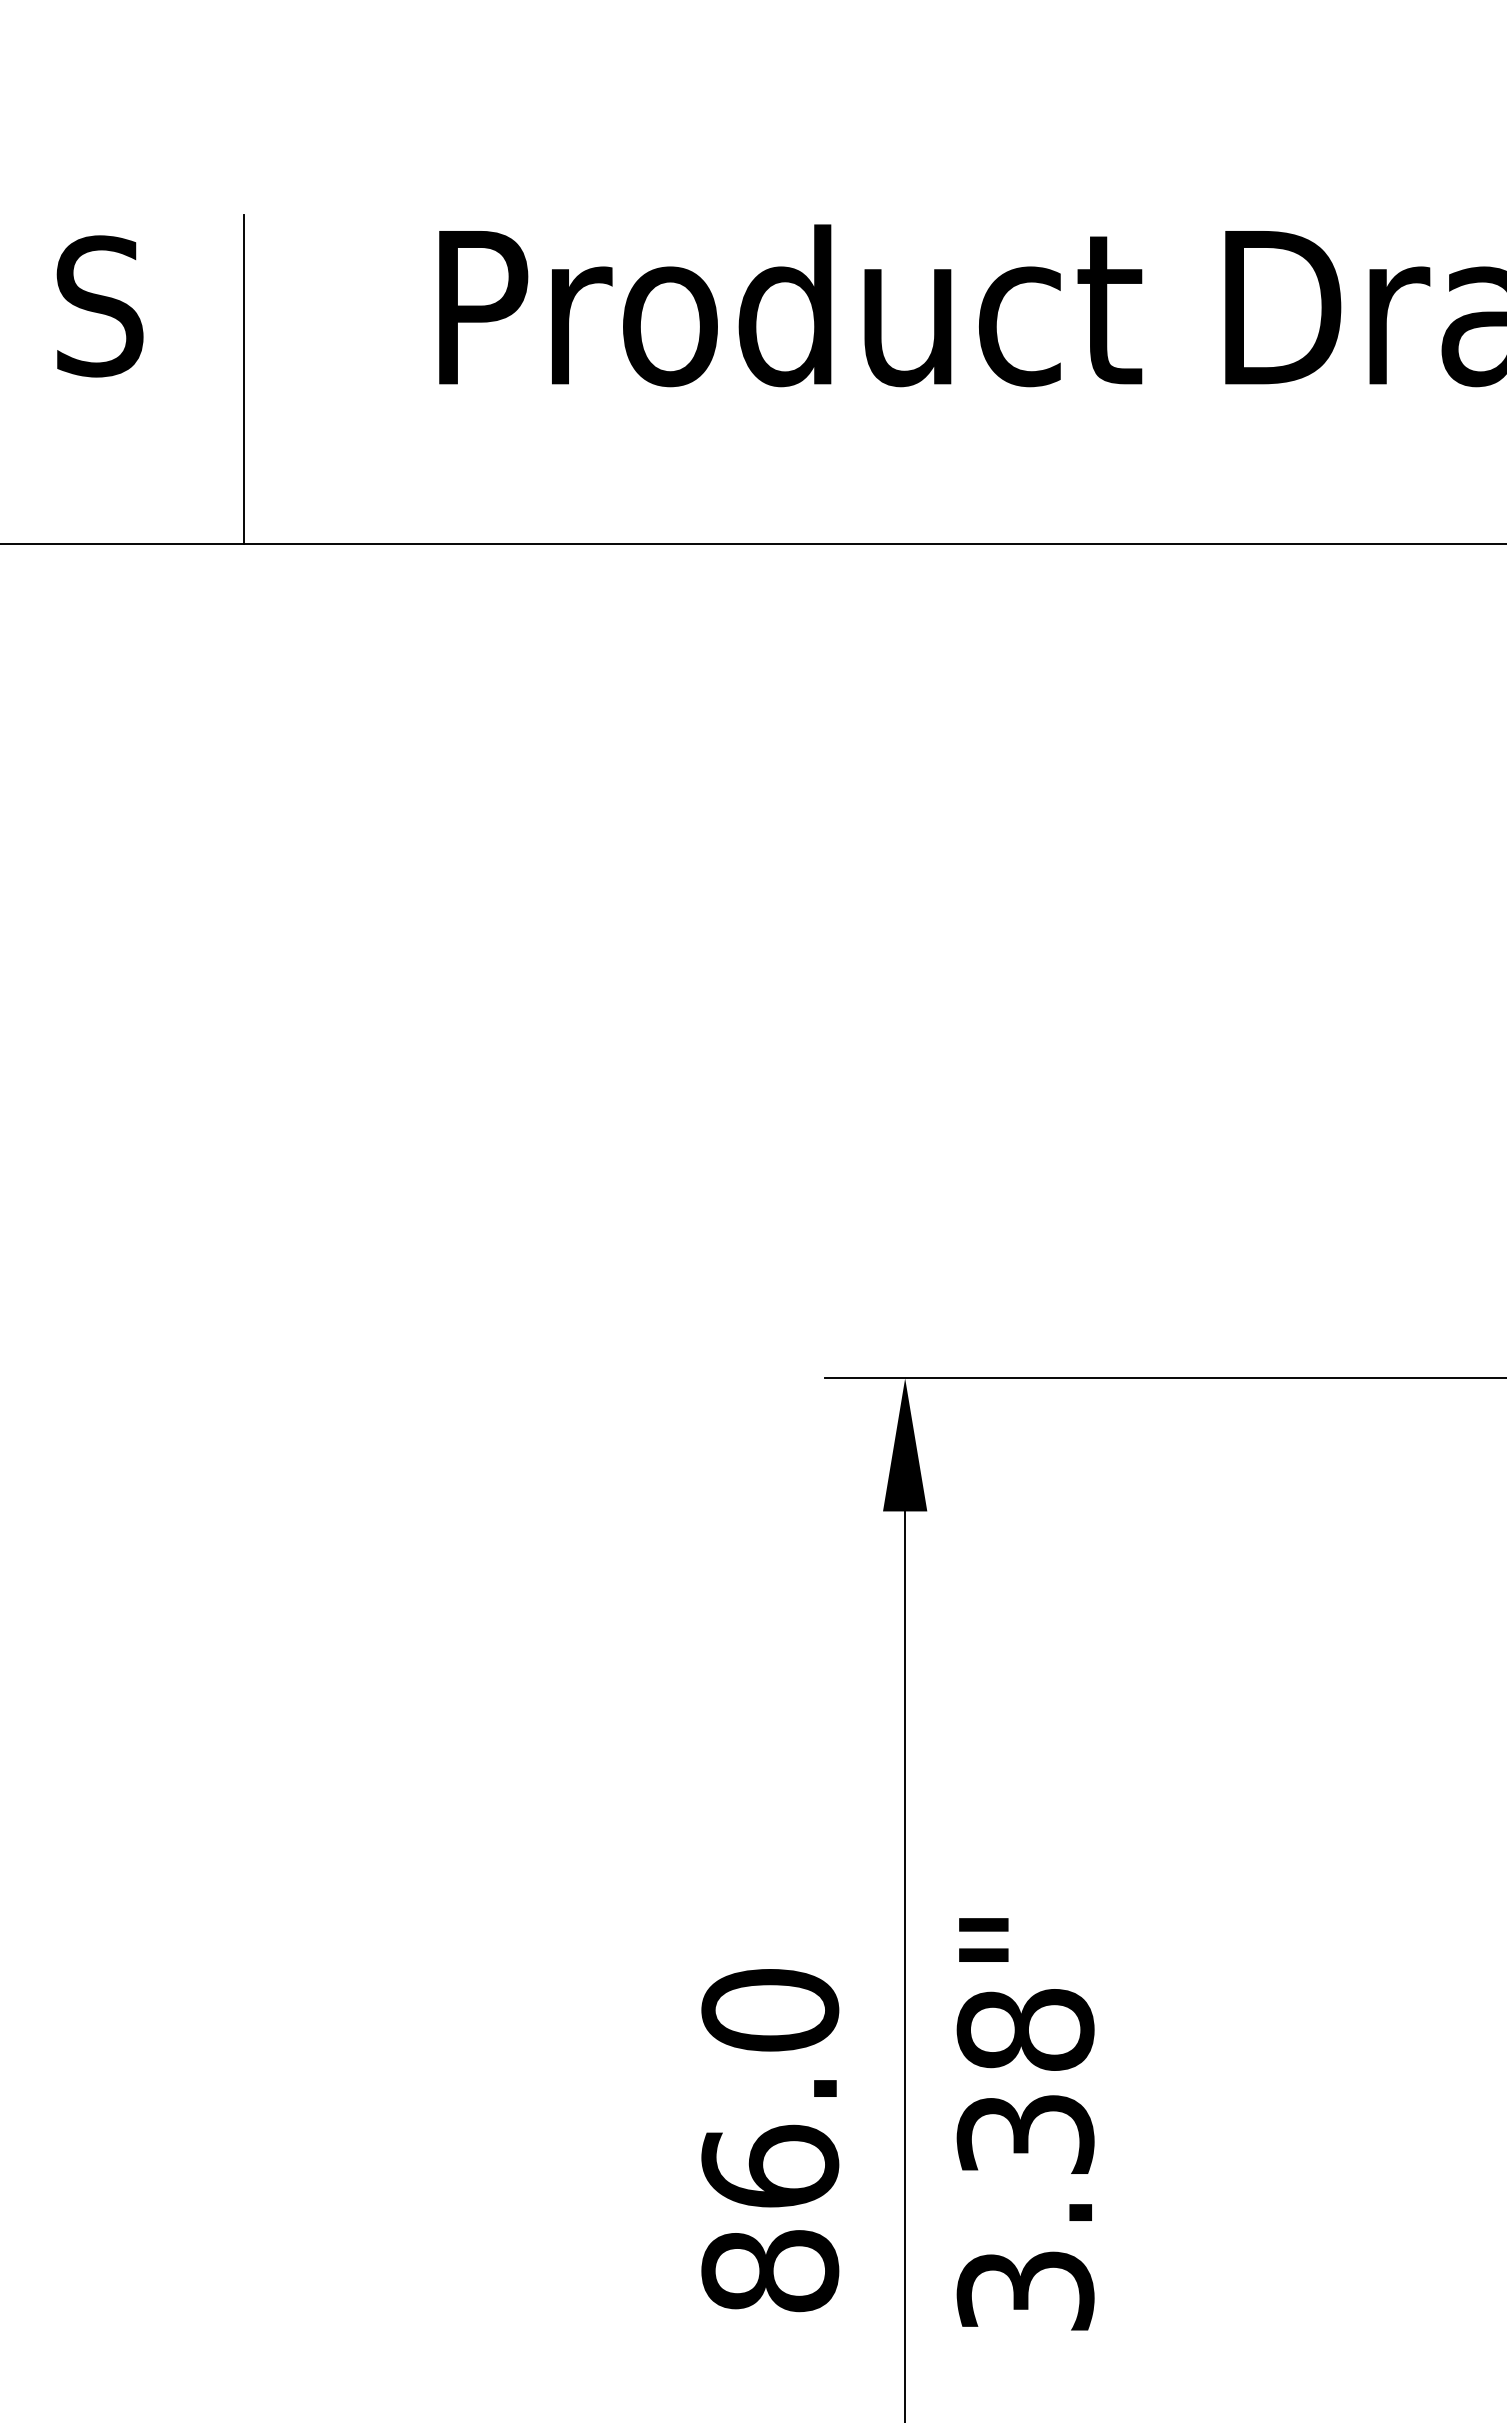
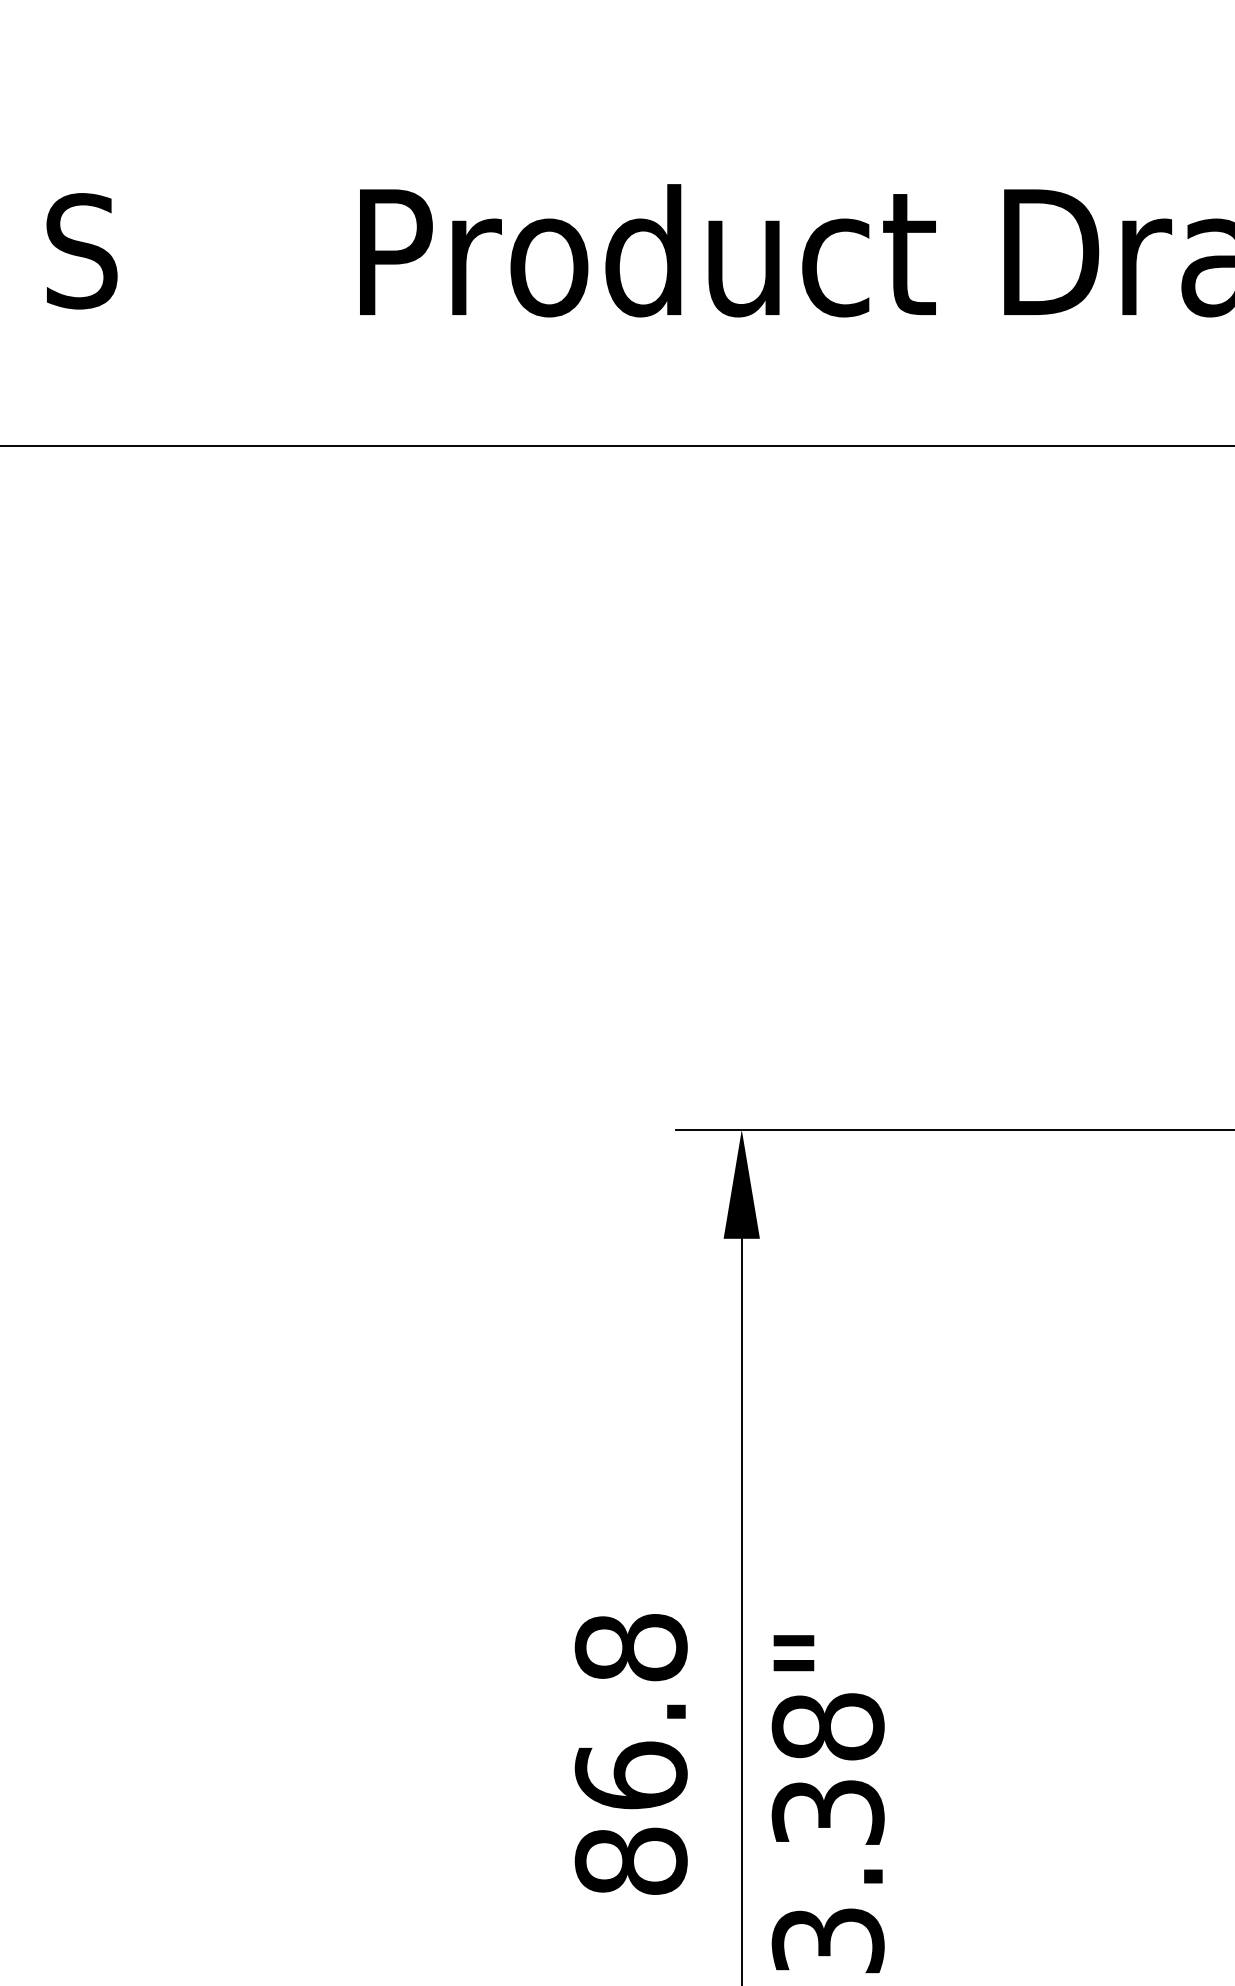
line: (243, 379) -> (199, 311), removed
text: (770, 2010) -> (631, 1647), 86.0 -> 86.8
text: (1025, 2124) -> (828, 1804), moved

